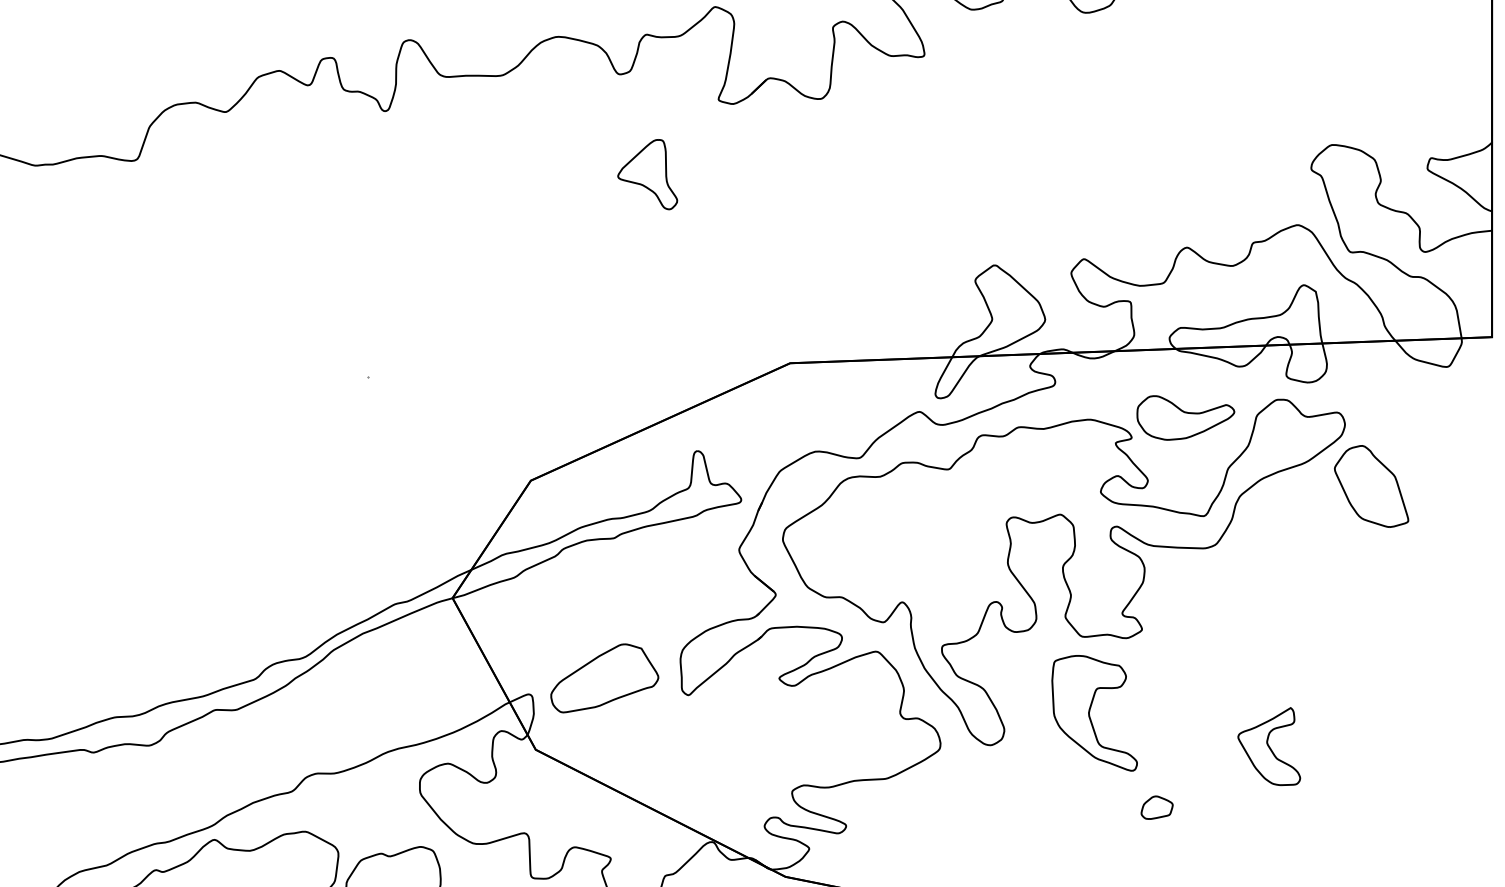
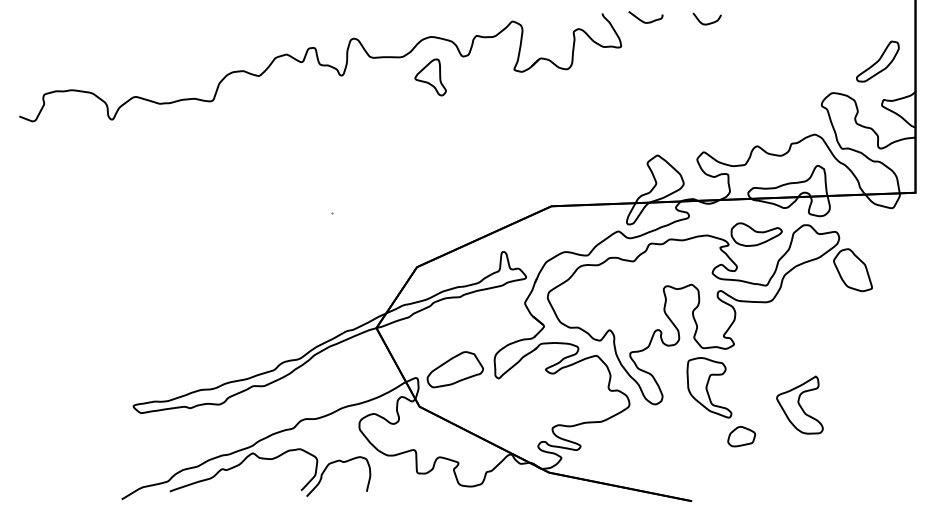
part: (1418, 84) -> (877, 61), added
part: (647, 174) -> (430, 77), moved
part: (1268, 745) -> (799, 404), size x1.43
part: (1156, 807) -> (741, 436), size x1.67

